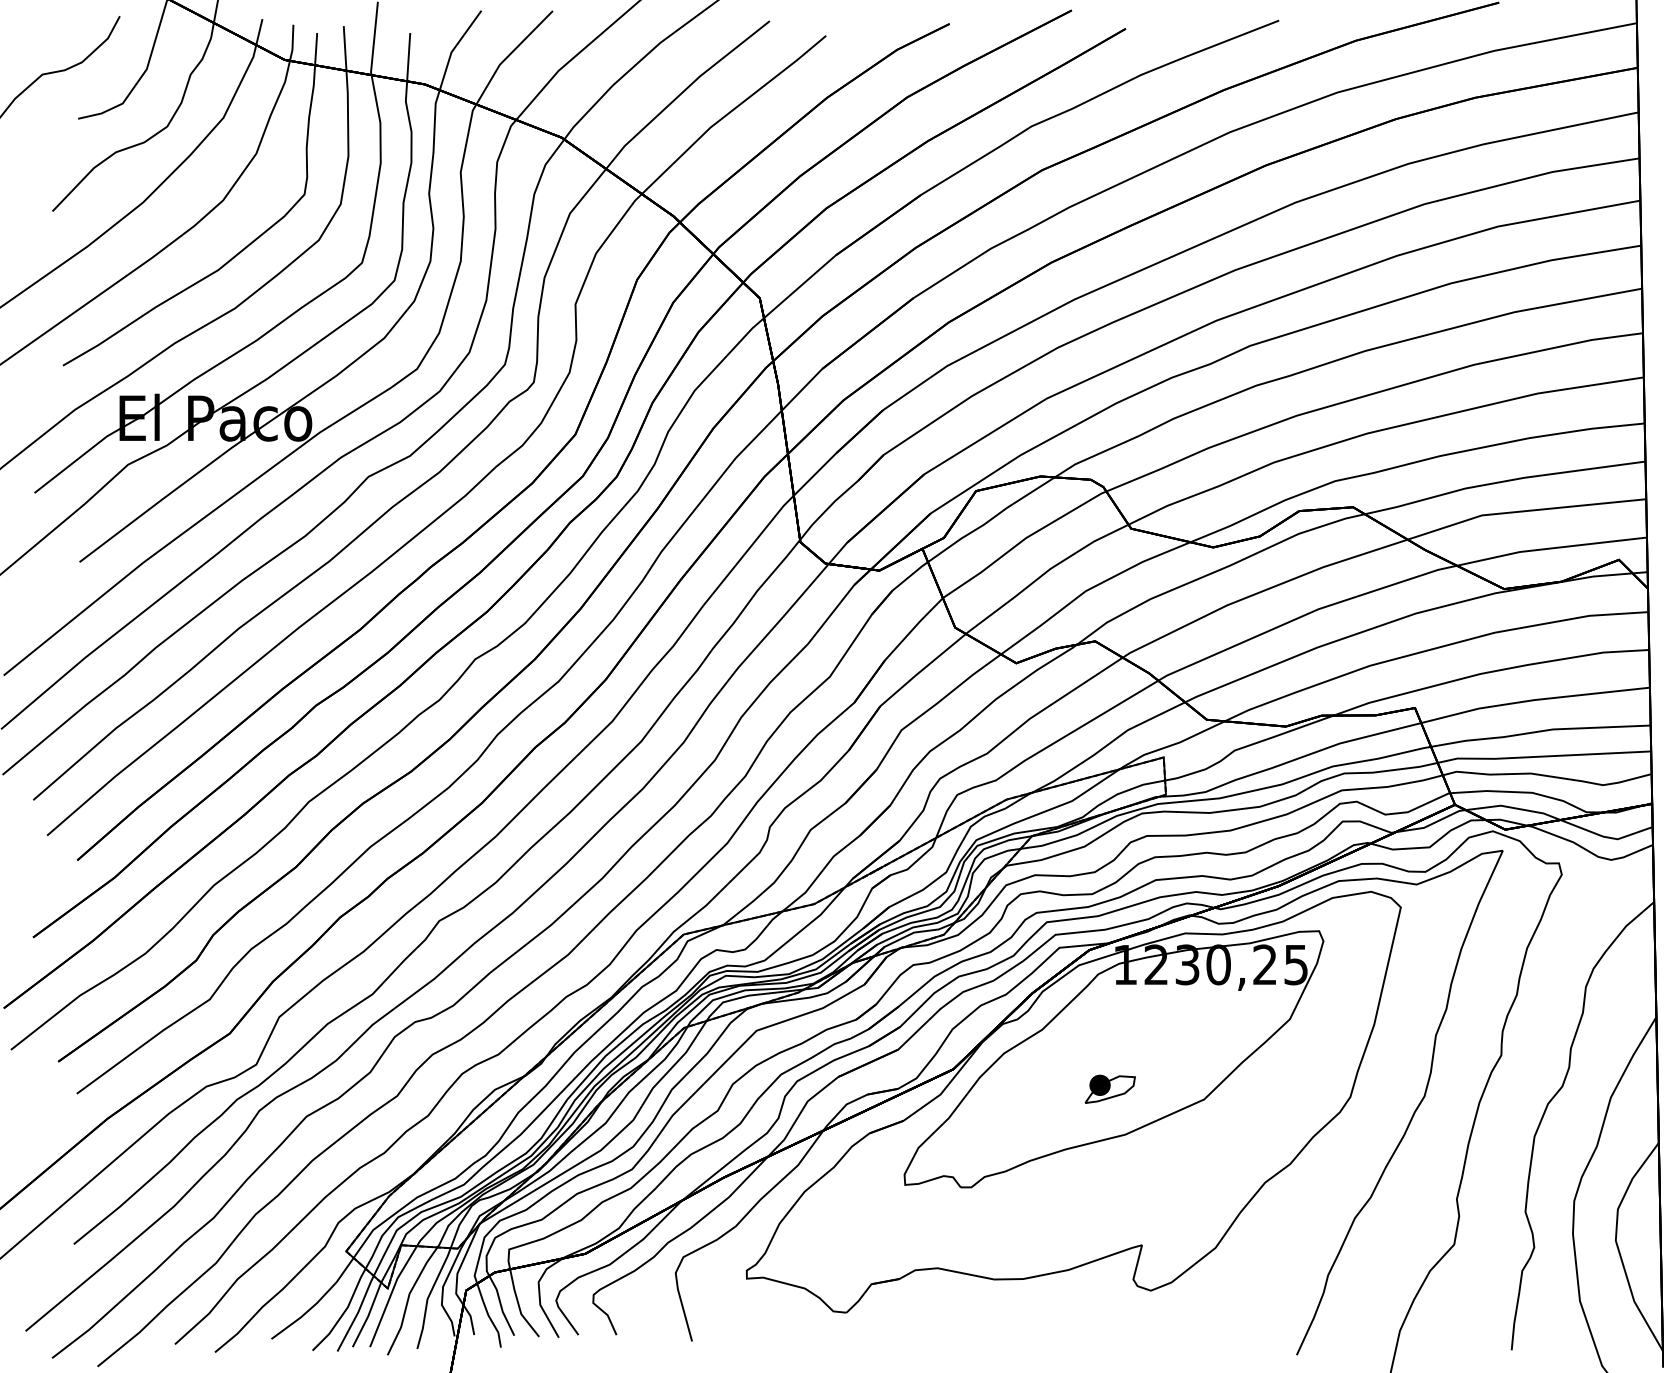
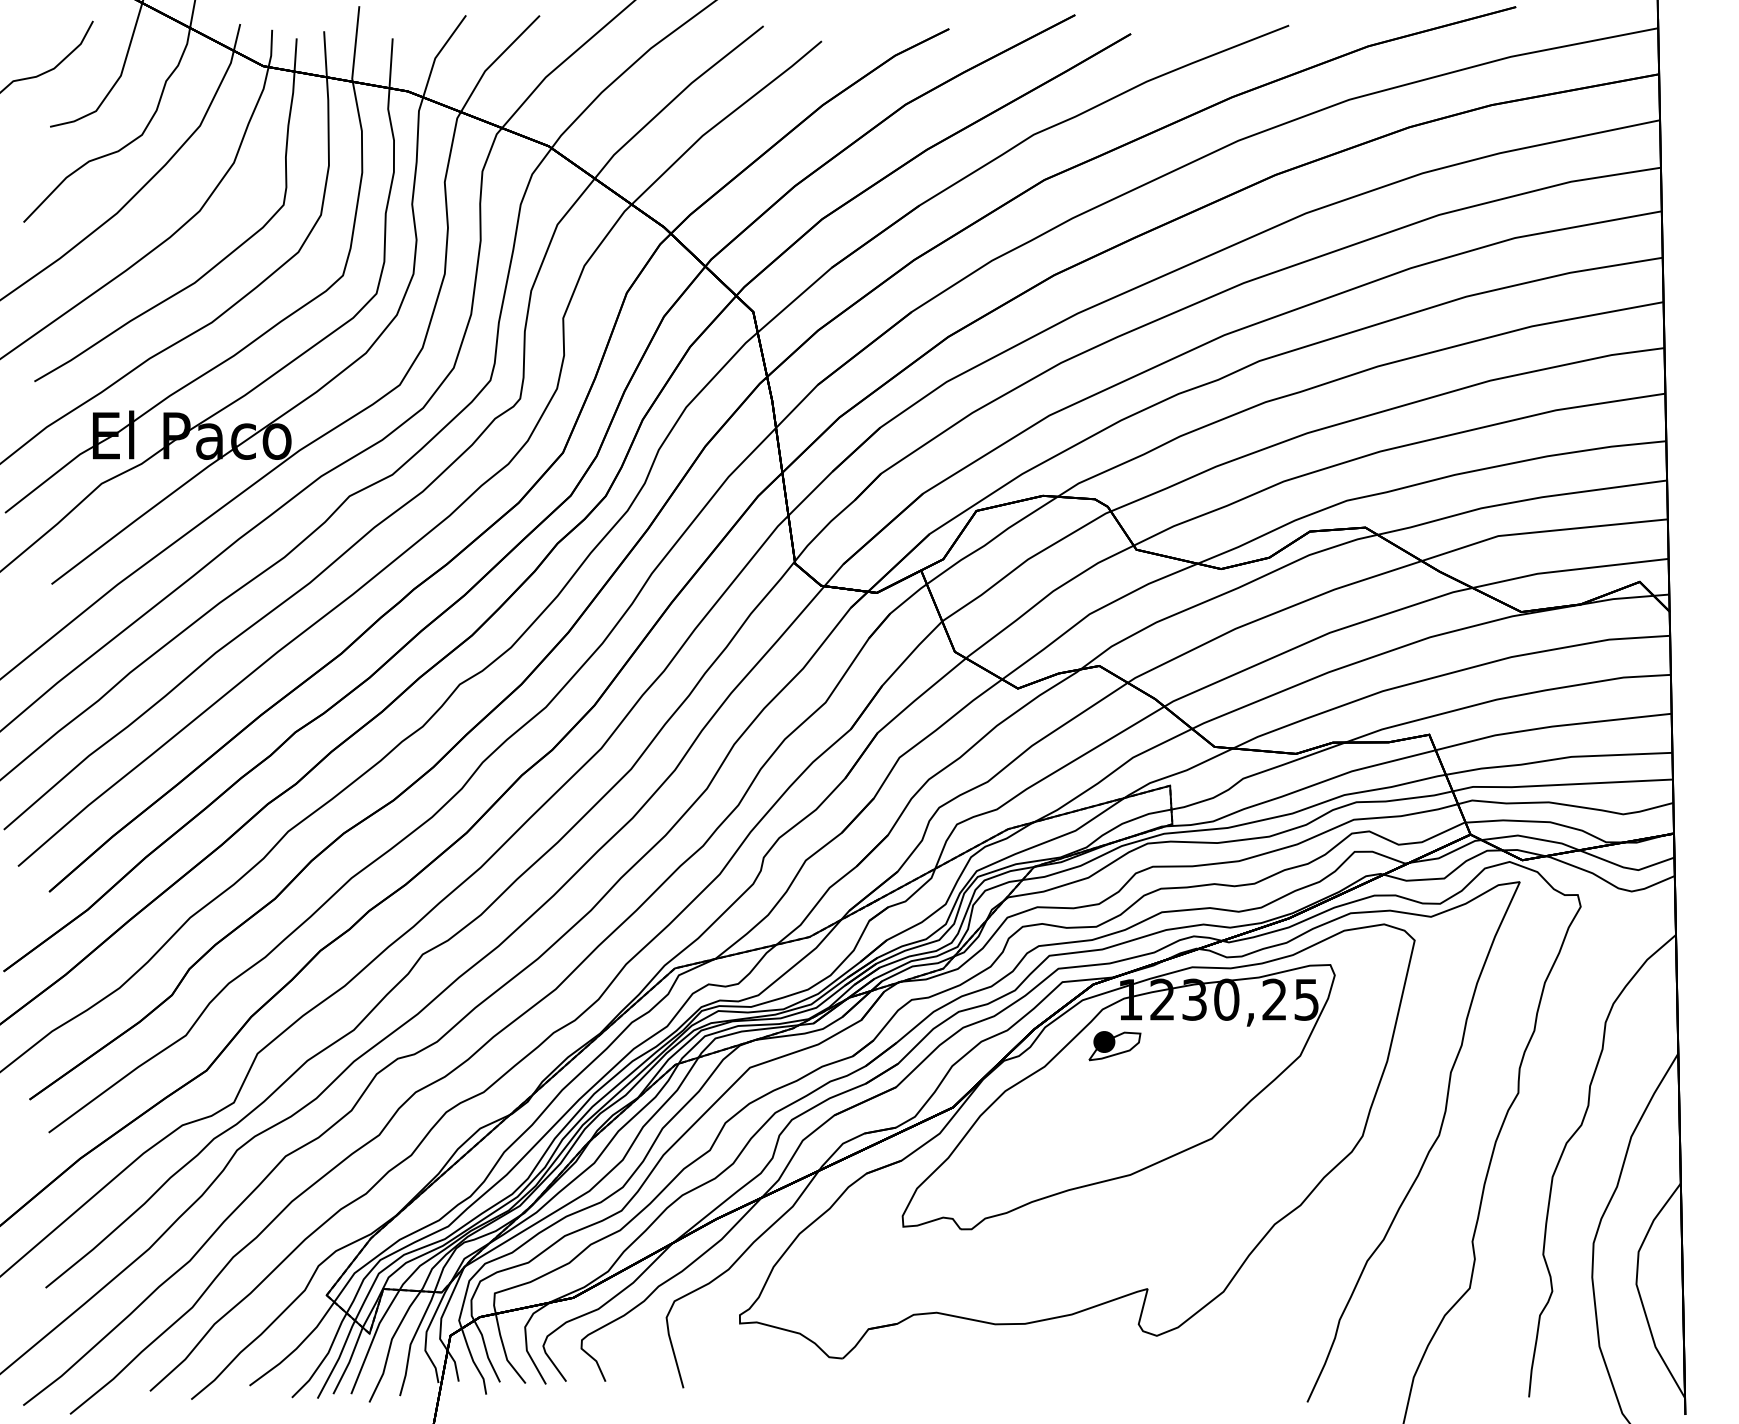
part: (1109, 1089) -> (1114, 1046), moved

